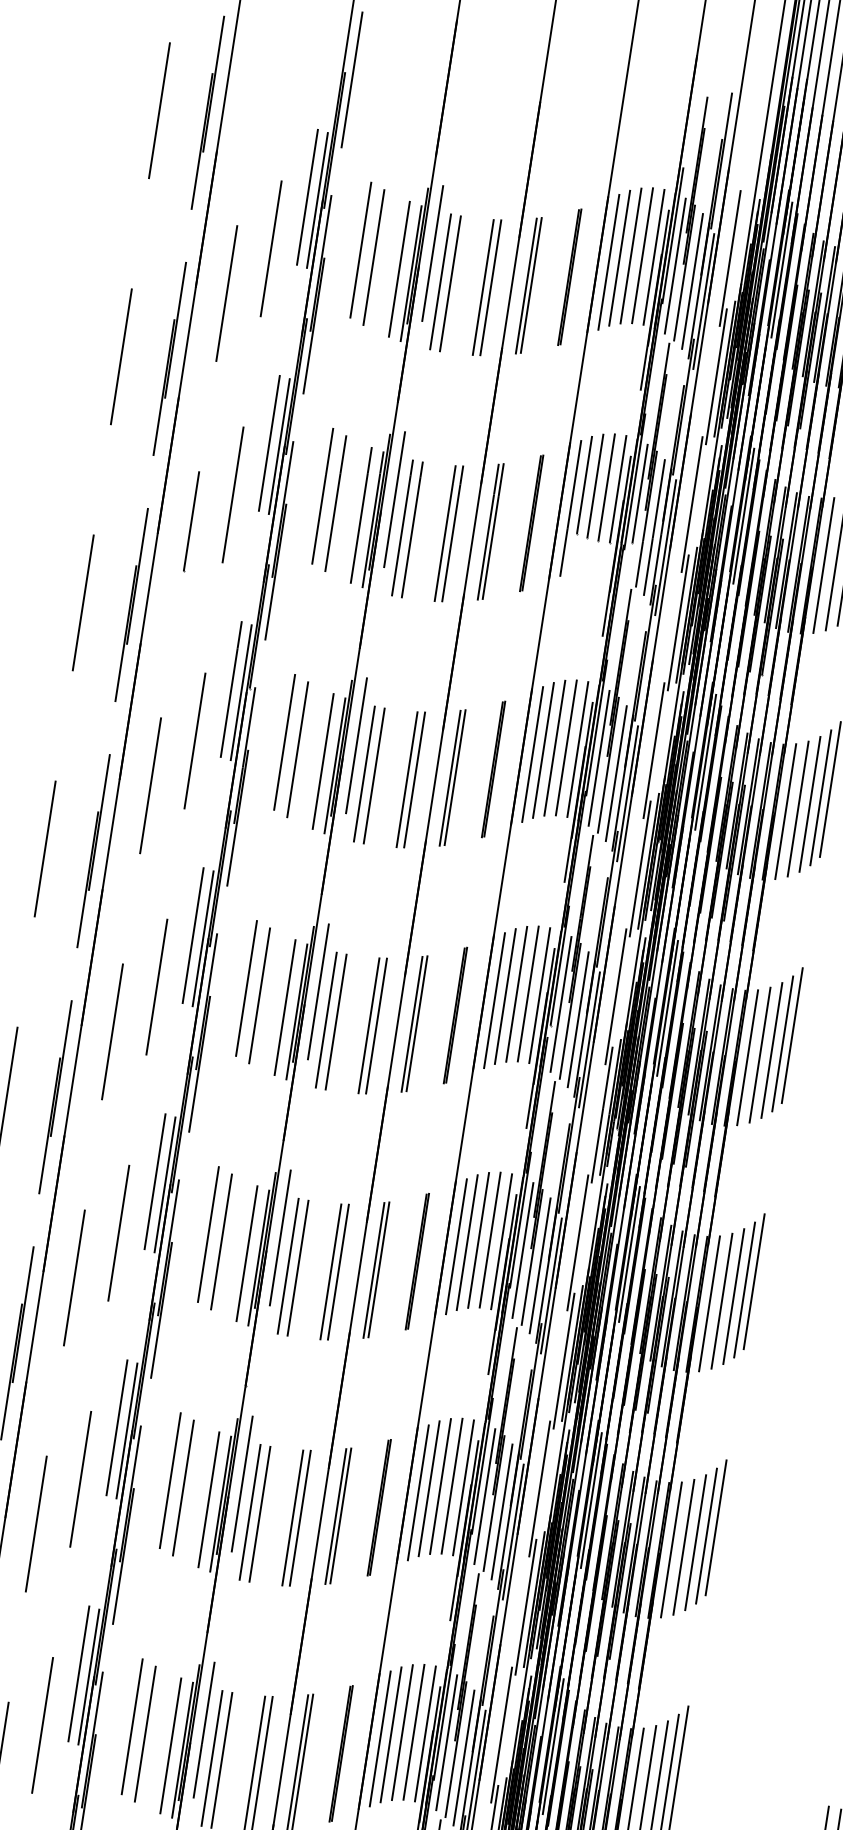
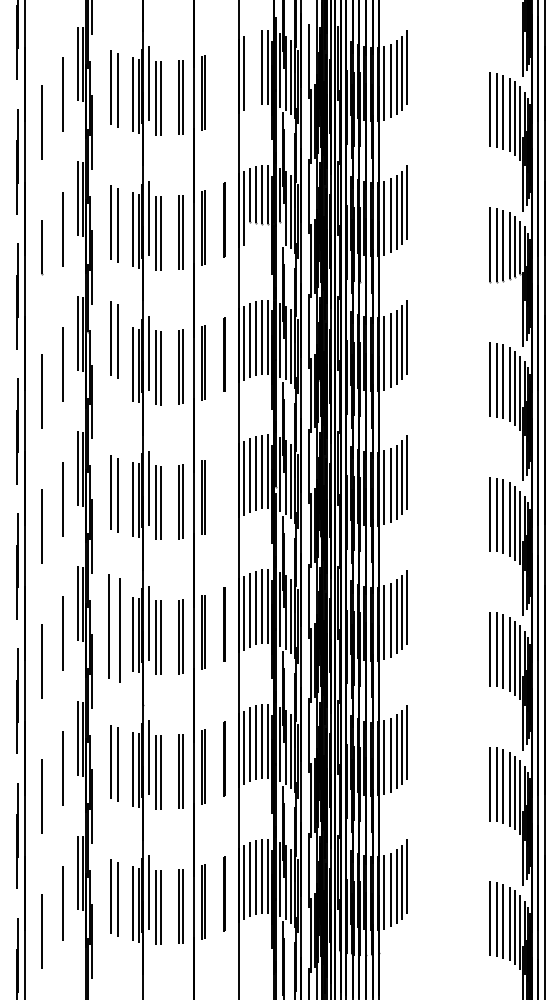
line: (630, 255) -> (255, 68), removed
line: (619, 257) -> (249, 70), removed
line: (569, 276) -> (224, 84), removed
part: (291, 745) -> (114, 339), moved
line: (455, 1015) -> (224, 489), removed
part: (215, 1238) -> (114, 628), size x1.4

